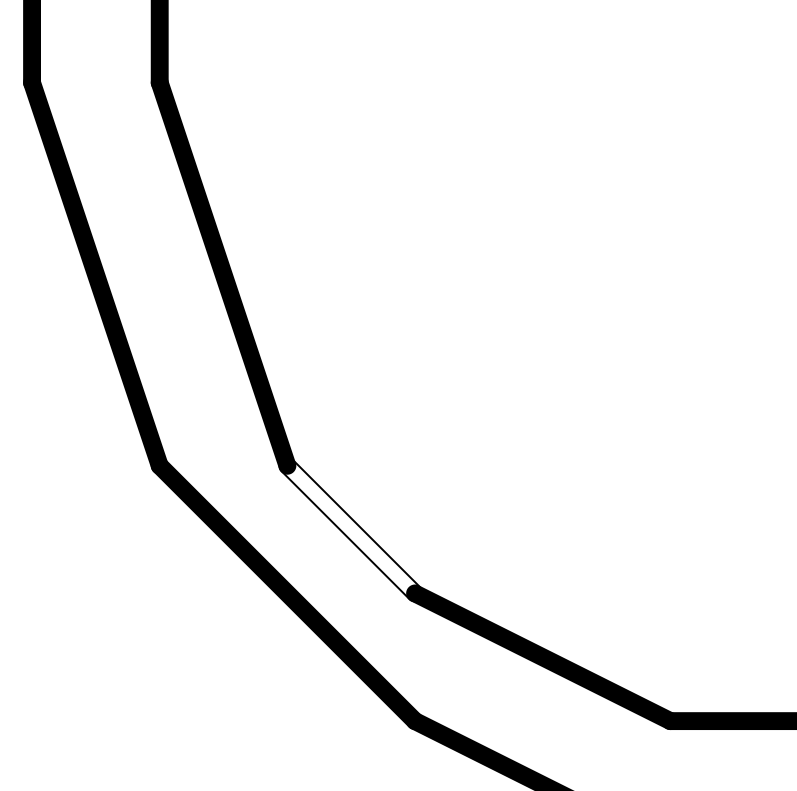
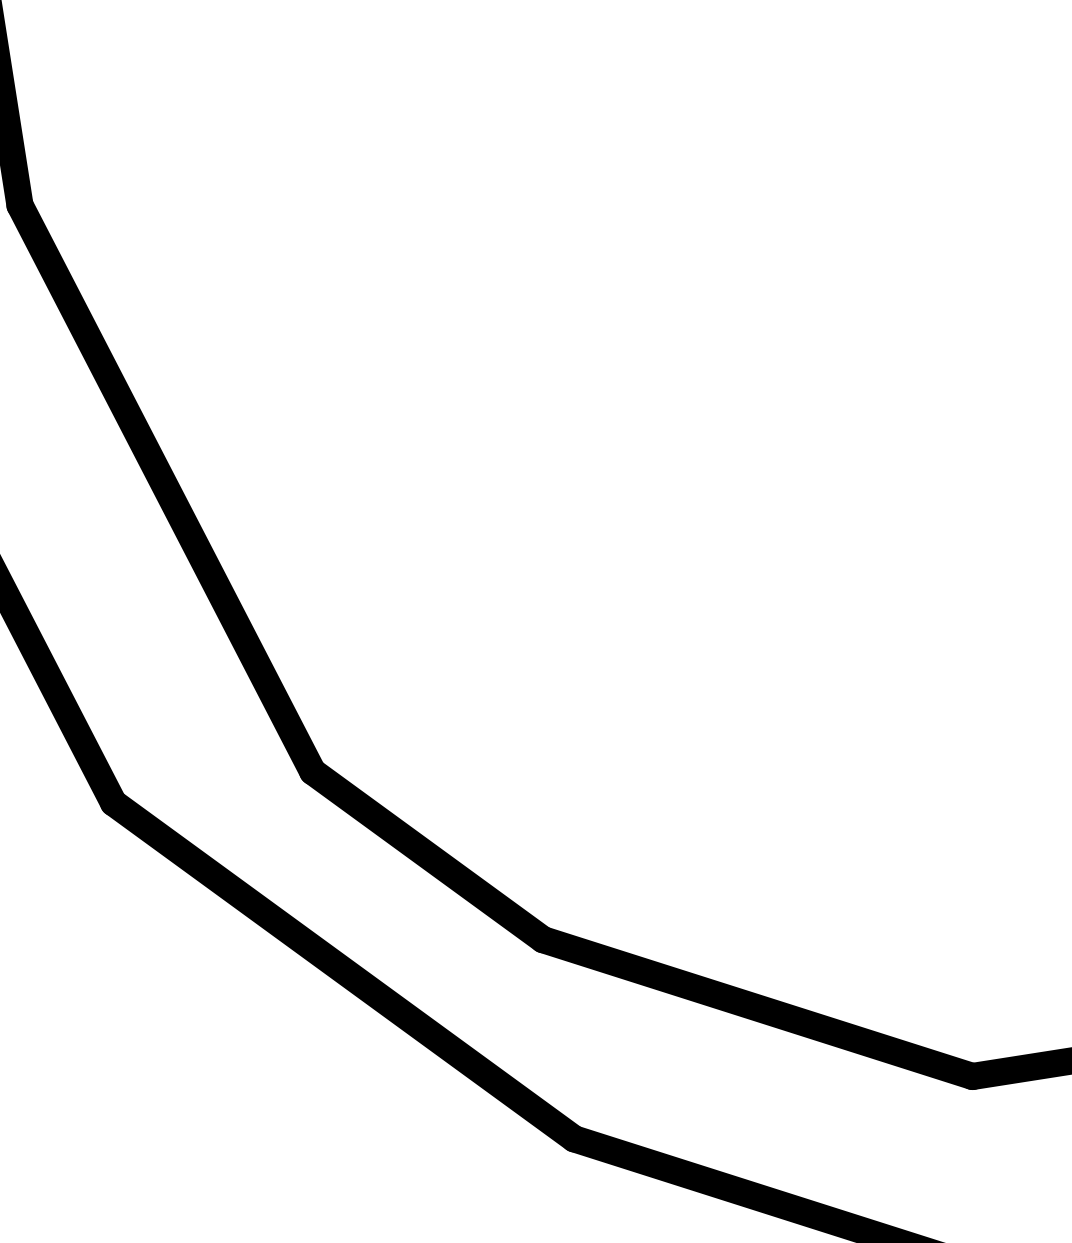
fill: (351, 529) -> (428, 855), added

